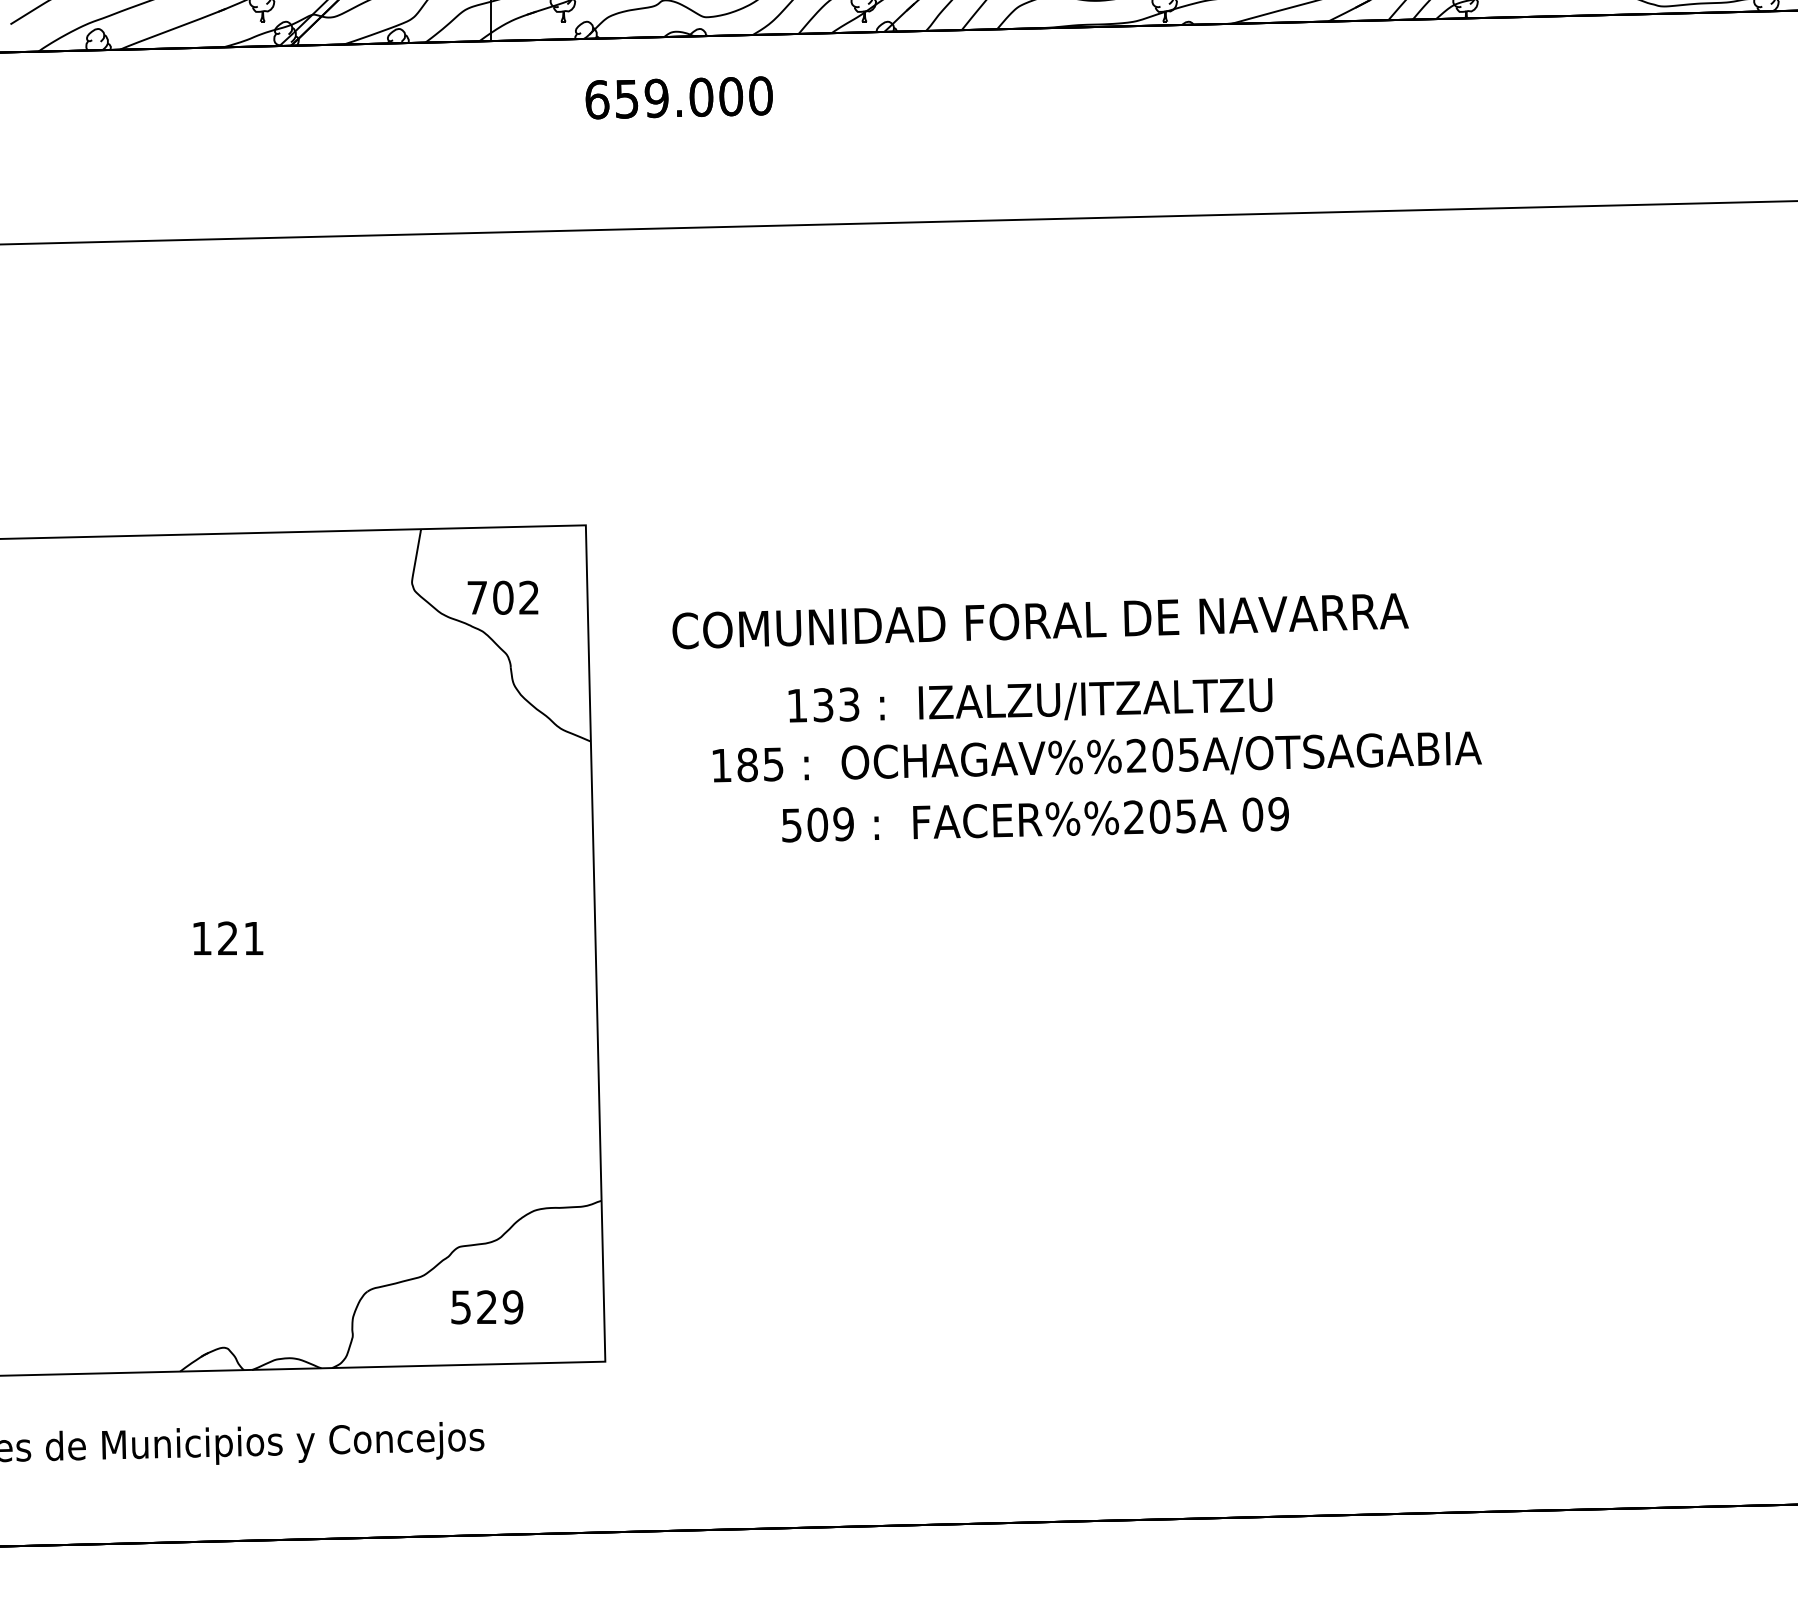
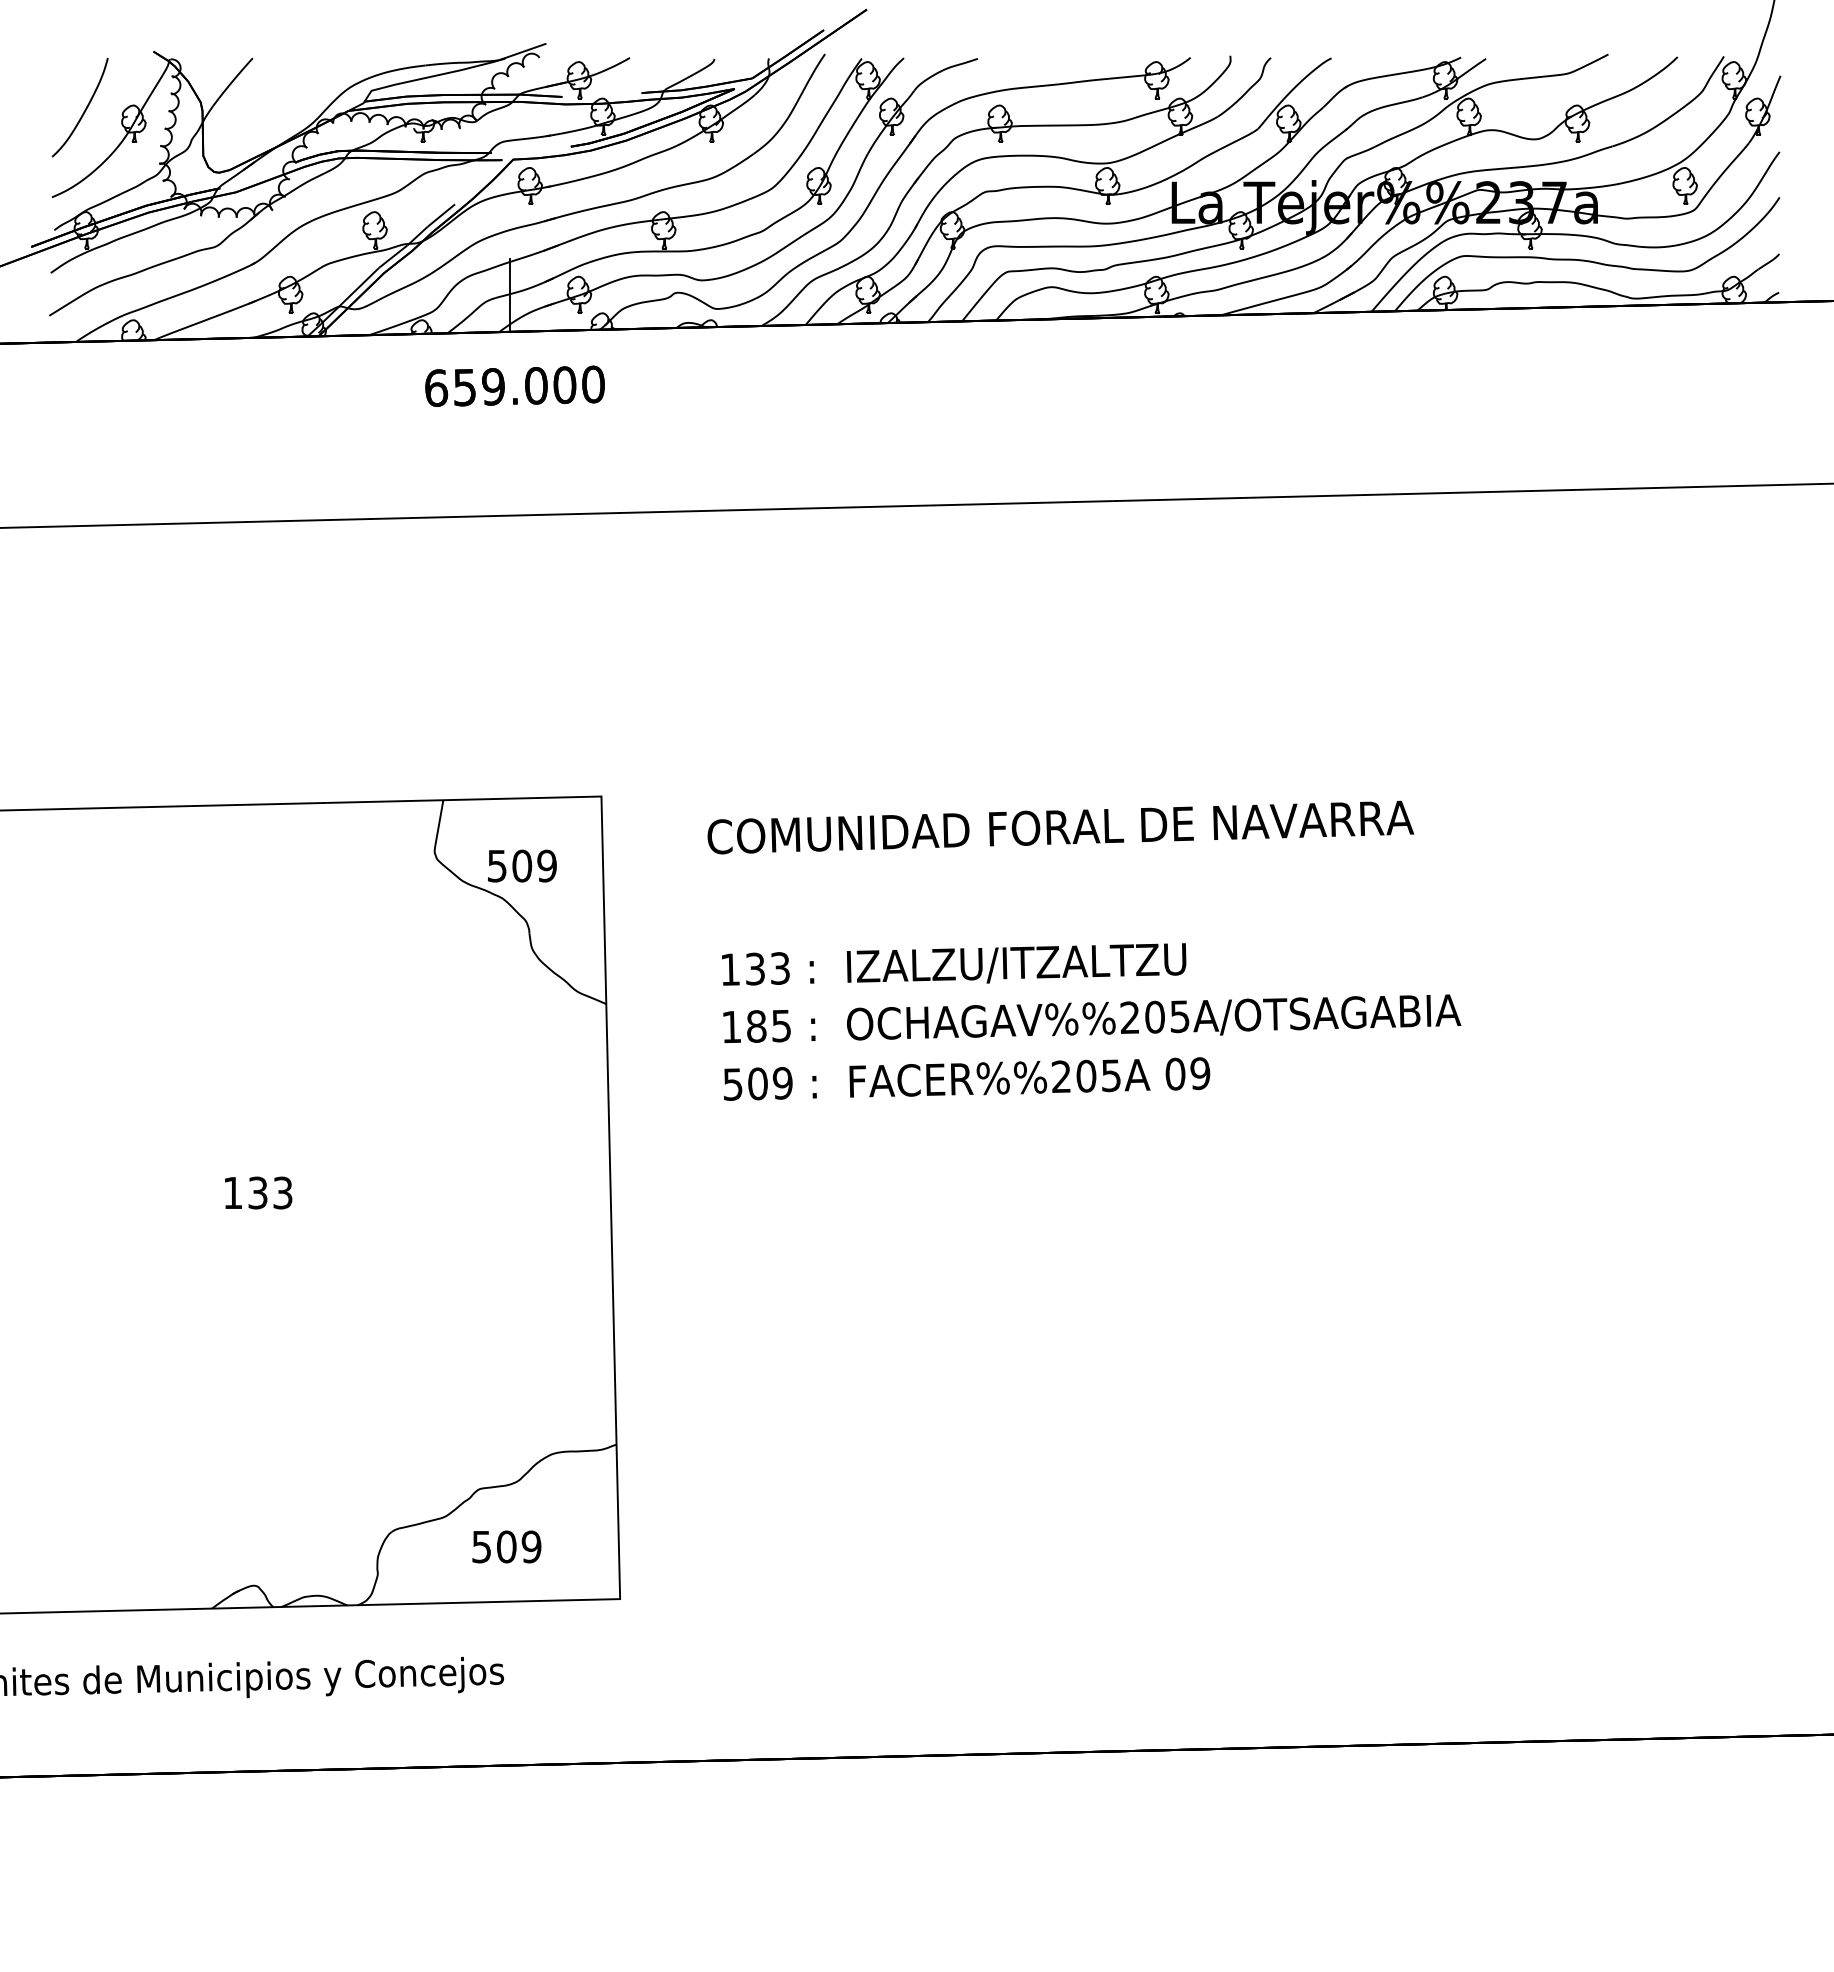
text: (678, 97) -> (514, 385), moved
text: (503, 597) -> (522, 865), 702 -> 509
text: (1040, 621) -> (1060, 827), moved
text: (1030, 700) -> (954, 964), moved
text: (1036, 819) -> (967, 1078), moved
text: (240, 937) -> (270, 1192), 121 -> 133
text: (486, 1306) -> (506, 1546), 529 -> 509

